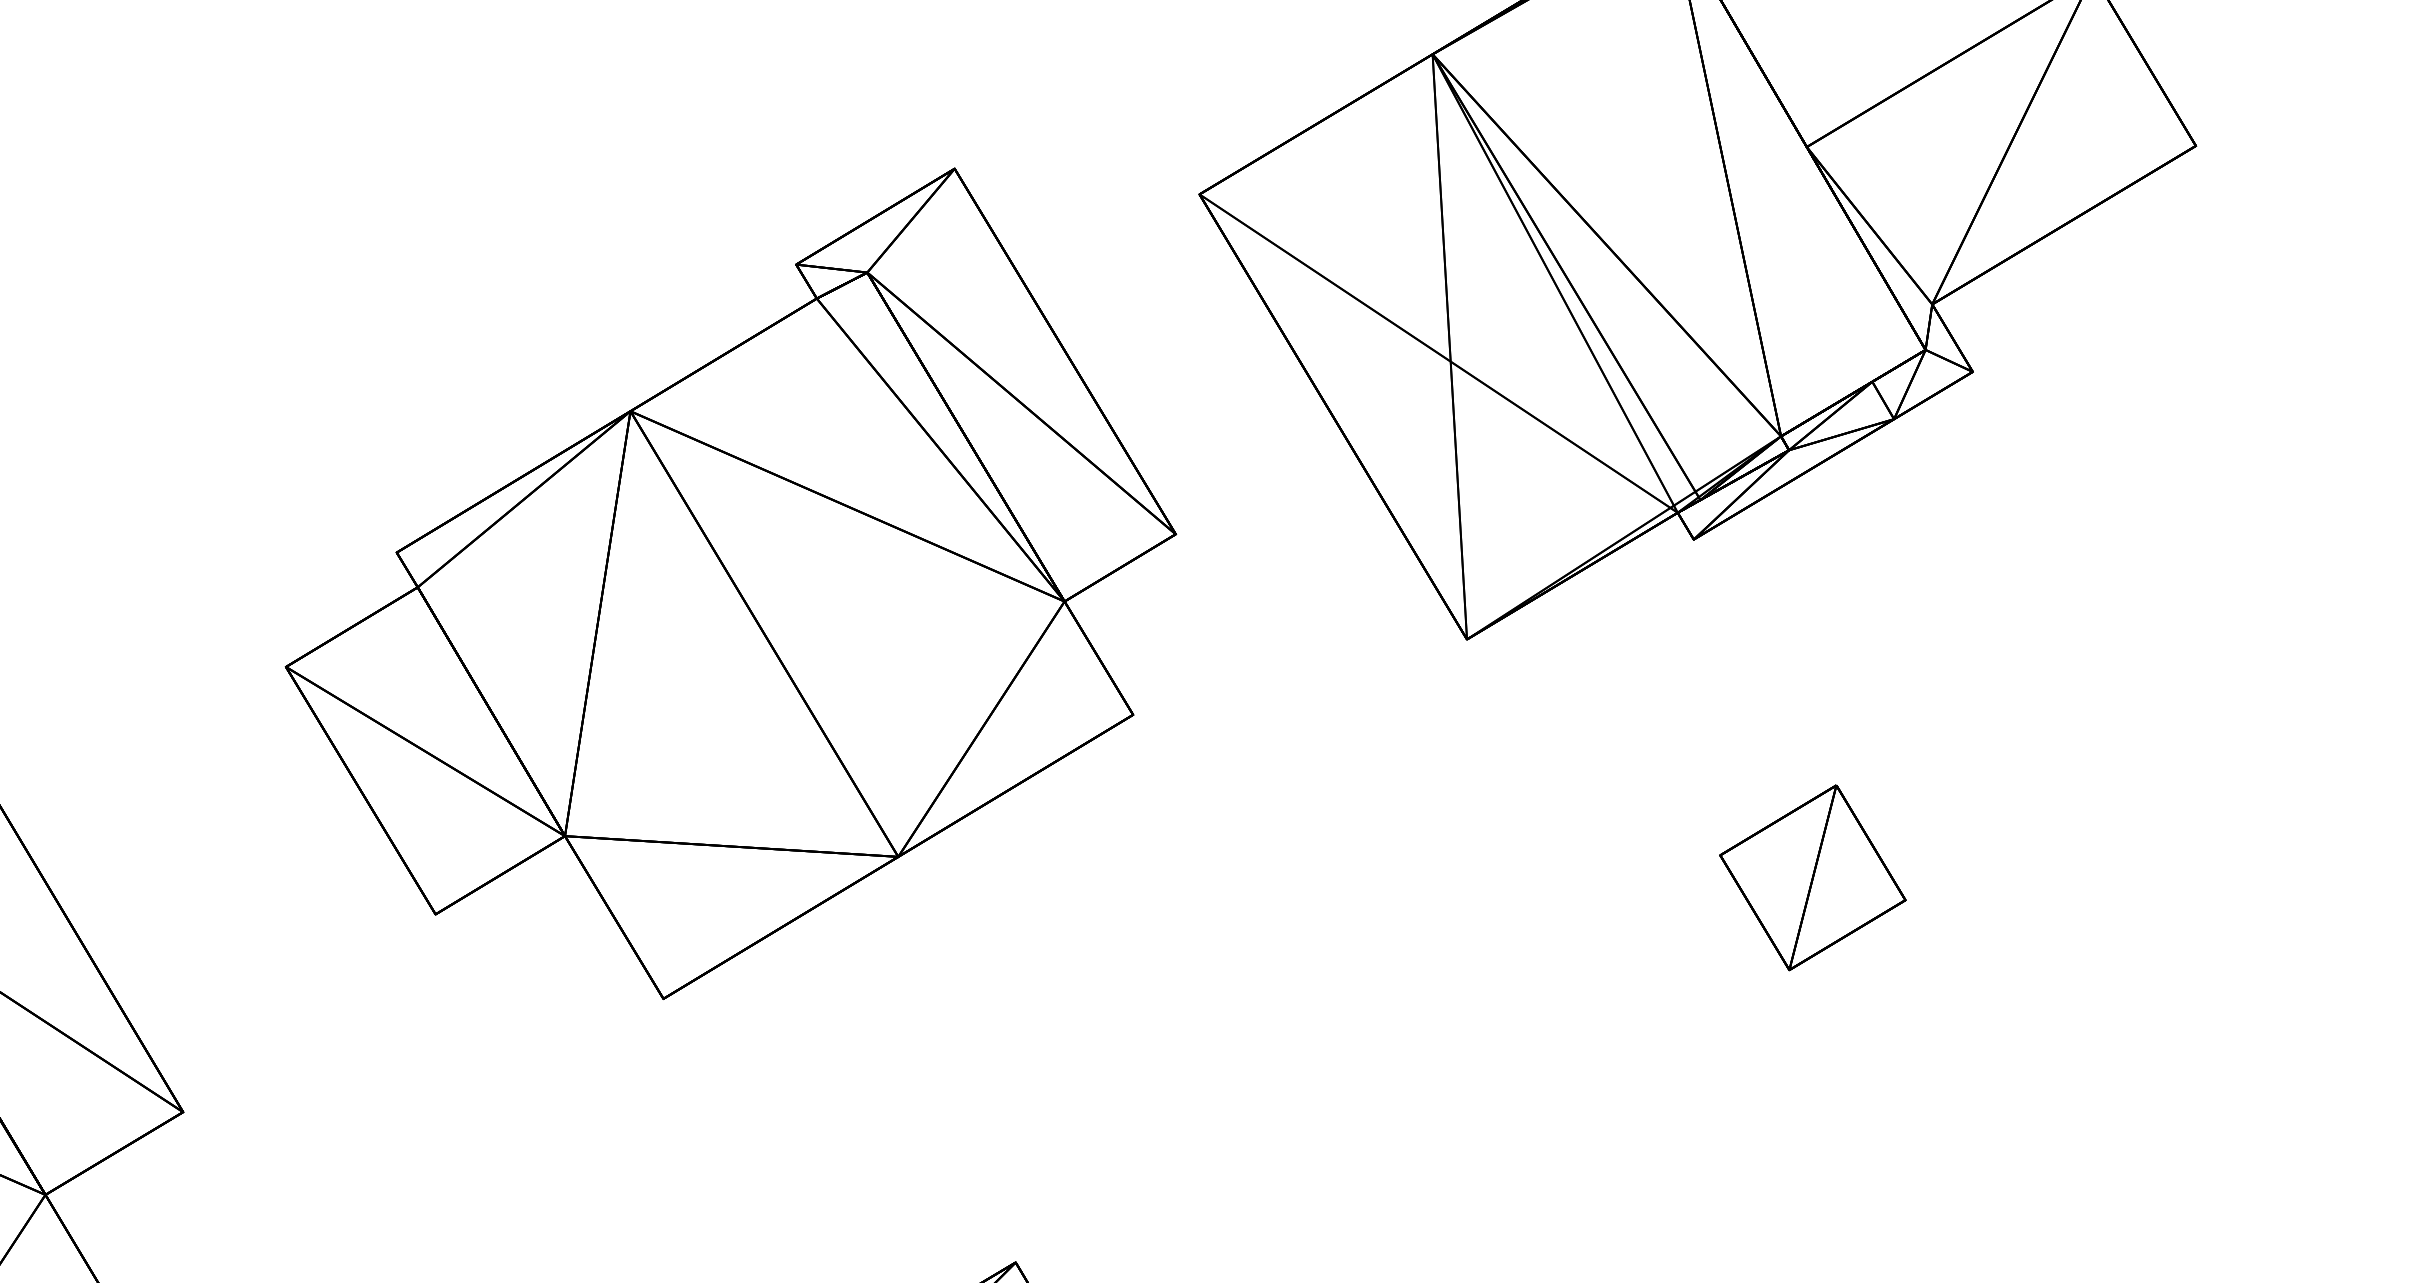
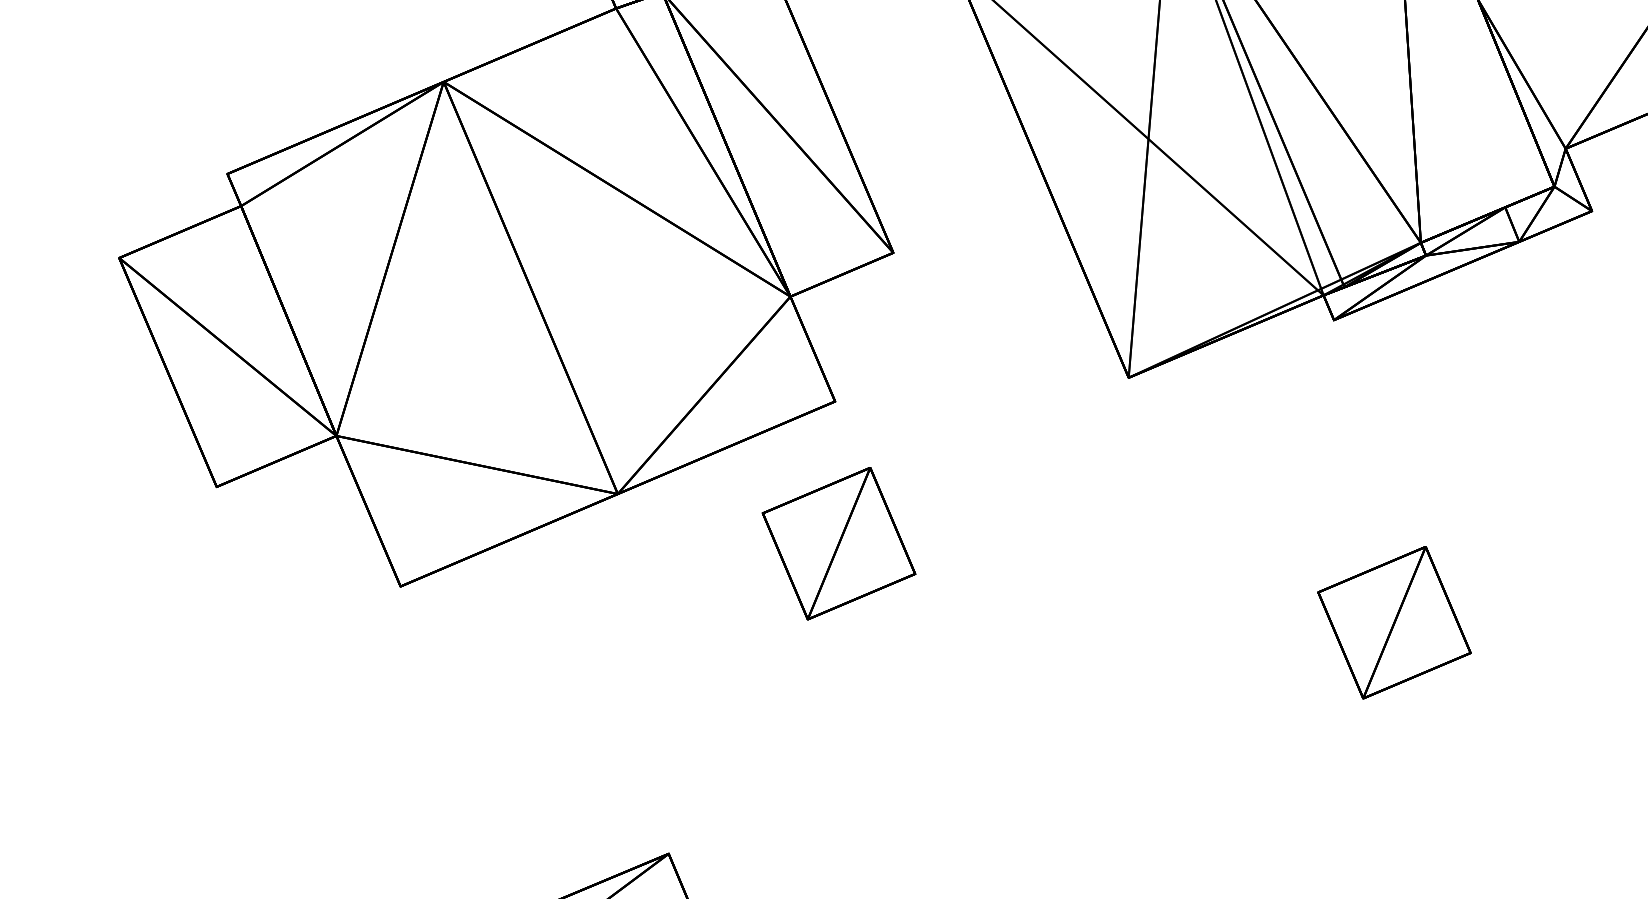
part: (1160, 877) -> (838, 543), added

